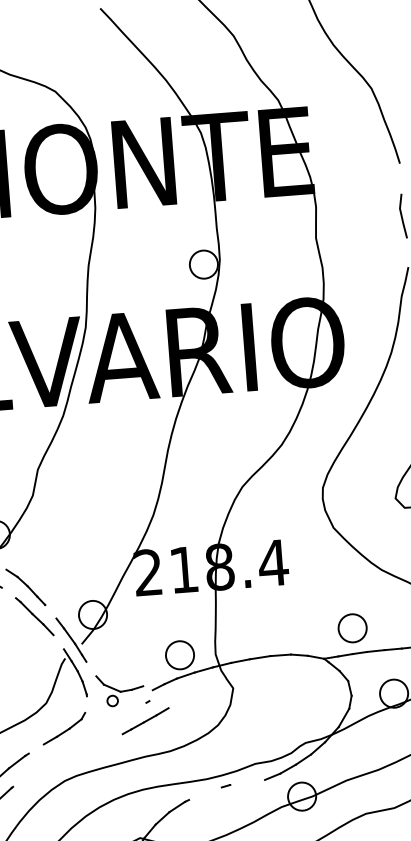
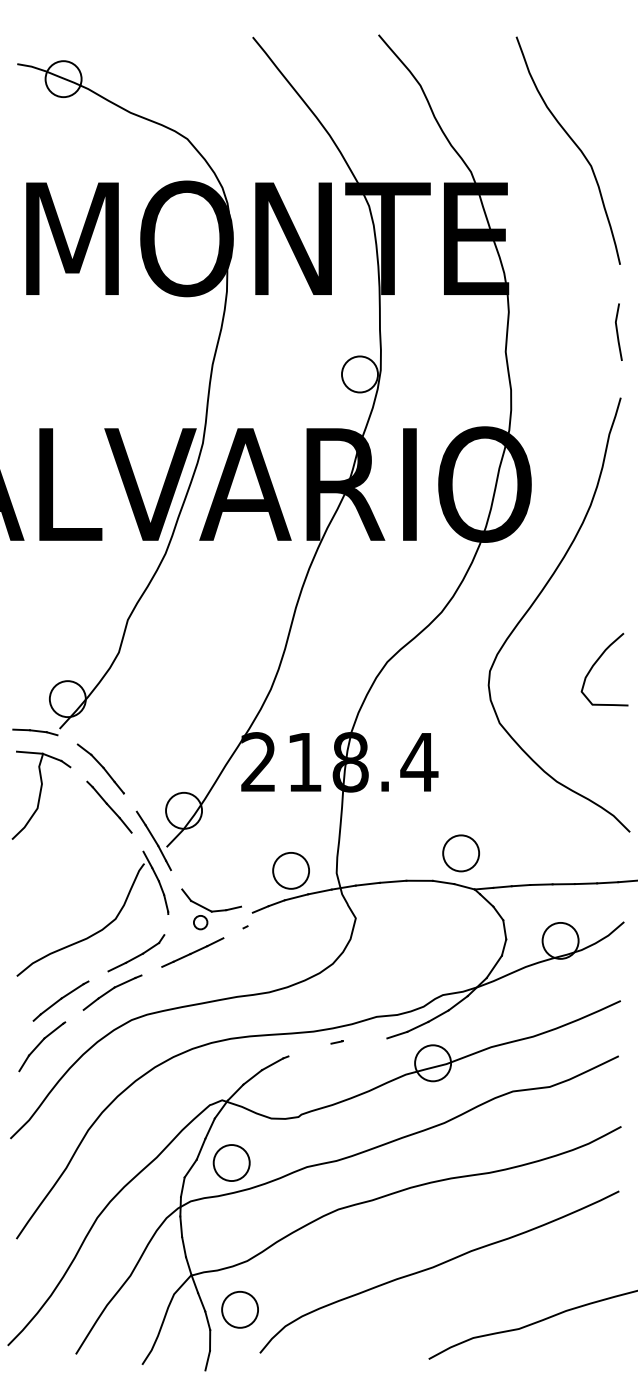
part: (352, 628) -> (460, 853), moved
line: (145, 721) -> (192, 952), moved
part: (48, 760) -> (112, 992), added

